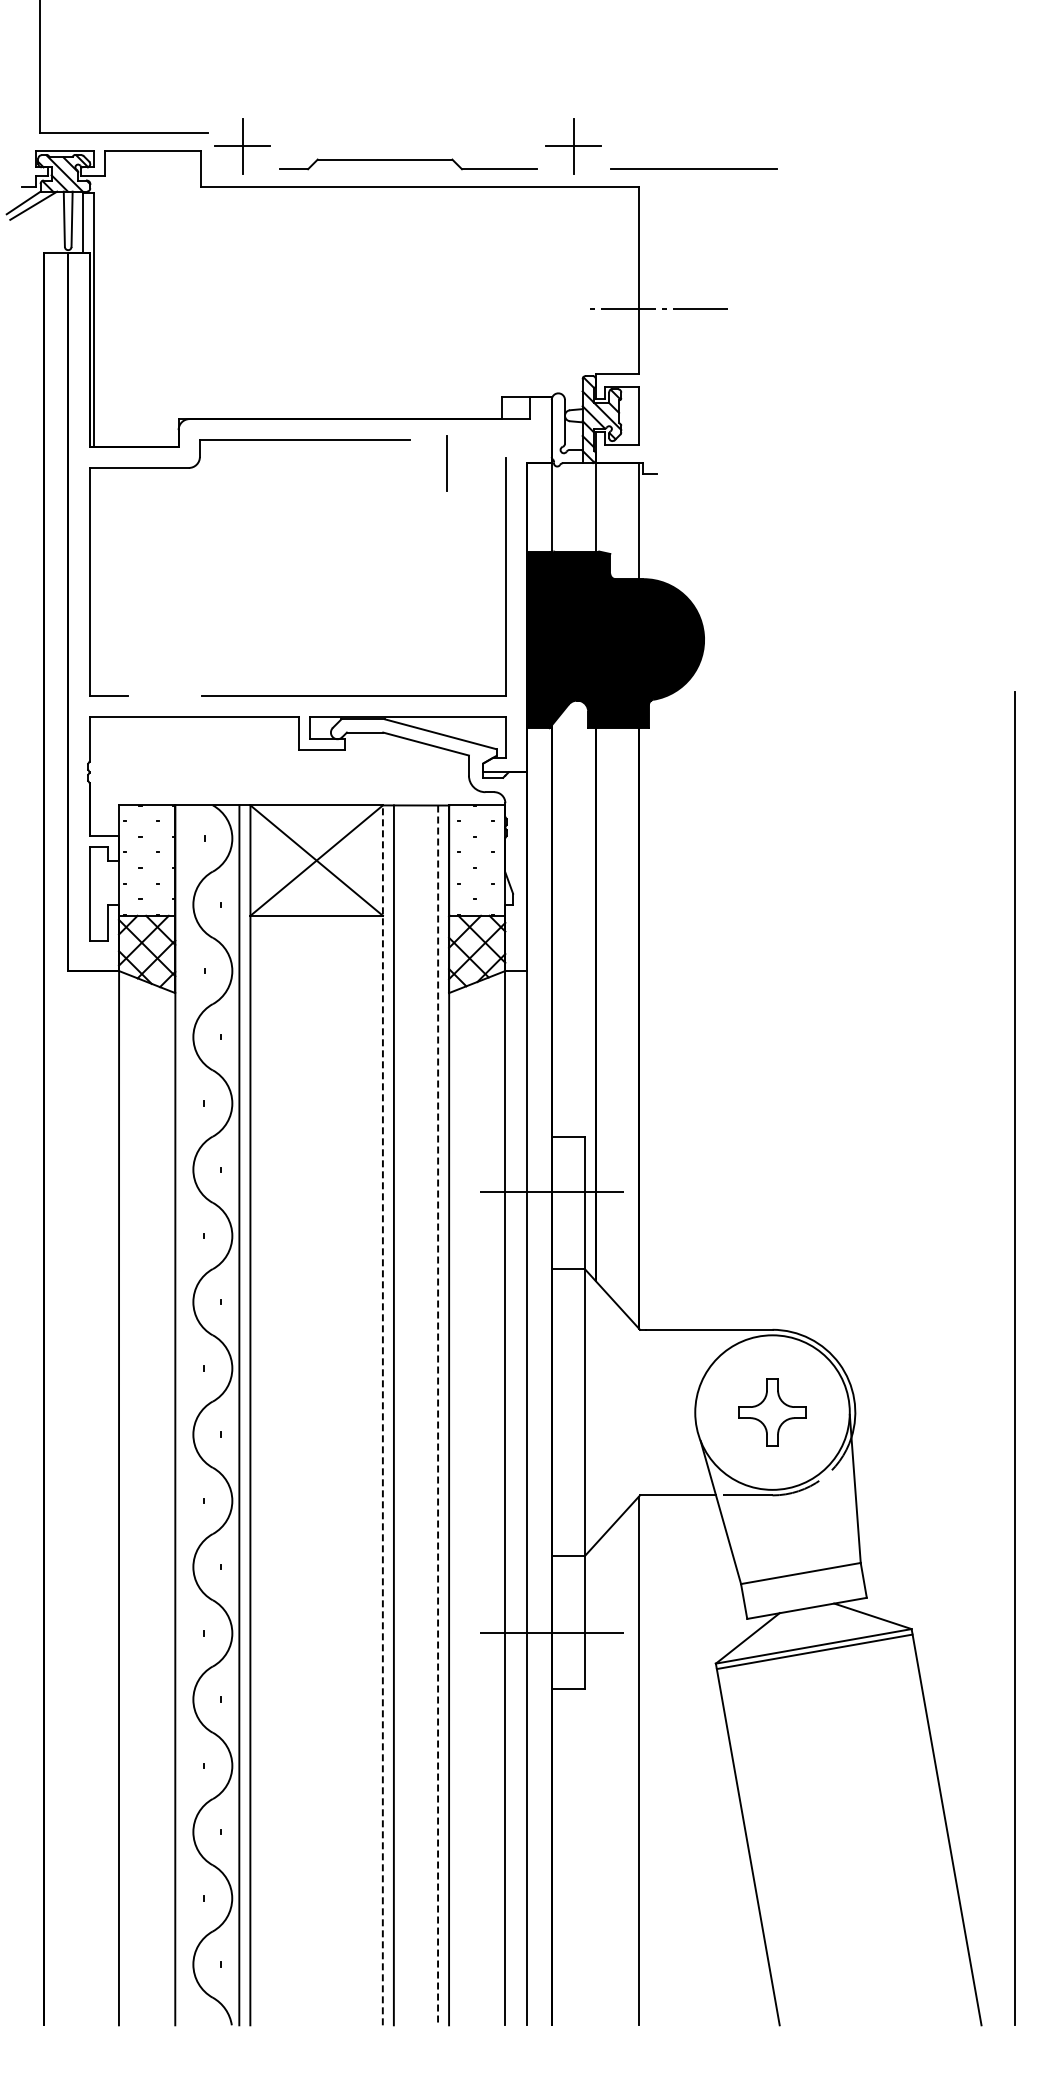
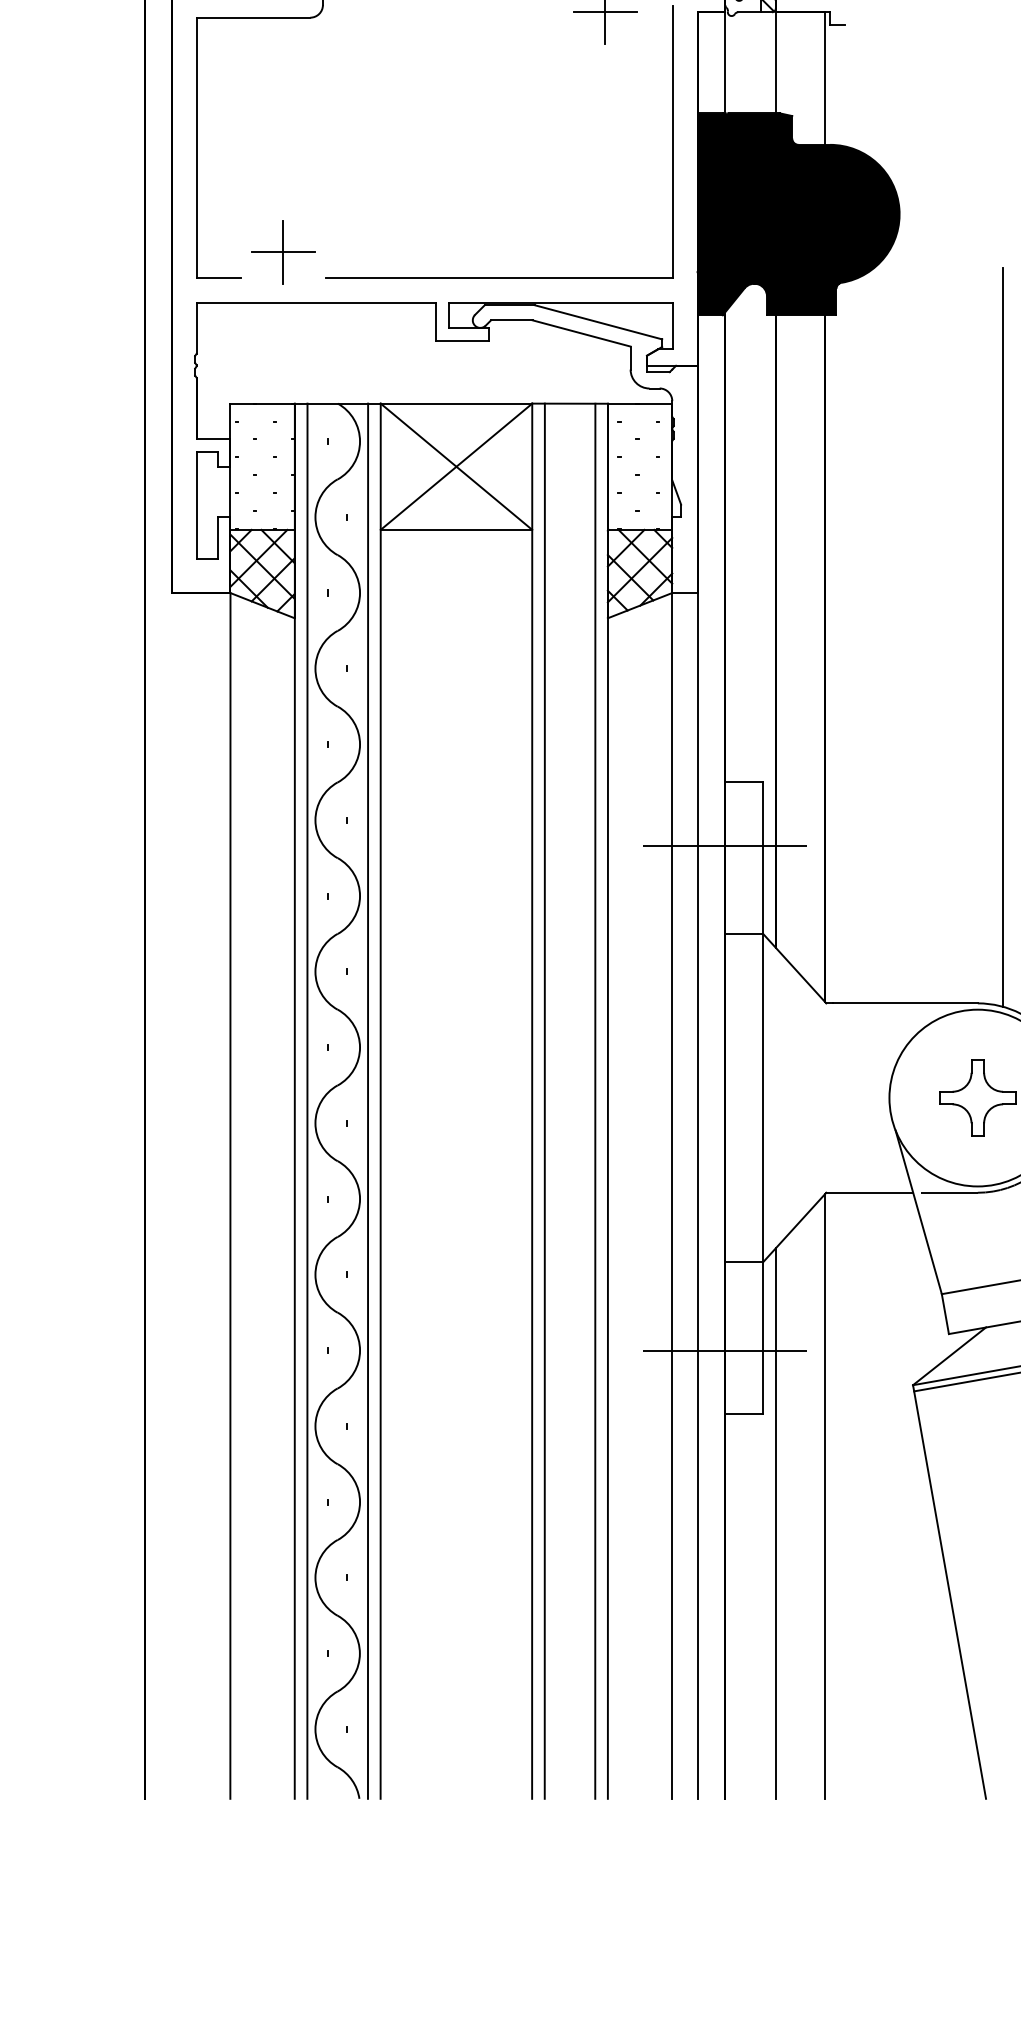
line: (446, 463) -> (604, 12), added
part: (165, 672) -> (283, 251), added
line: (794, 1009) -> (1002, 637), added
line: (186, 1415) -> (307, 1101), added
line: (382, 1415) -> (531, 1101), dashed -> solid
line: (438, 1415) -> (595, 1101), dashed -> solid
line: (595, 1784) -> (775, 1523), added

